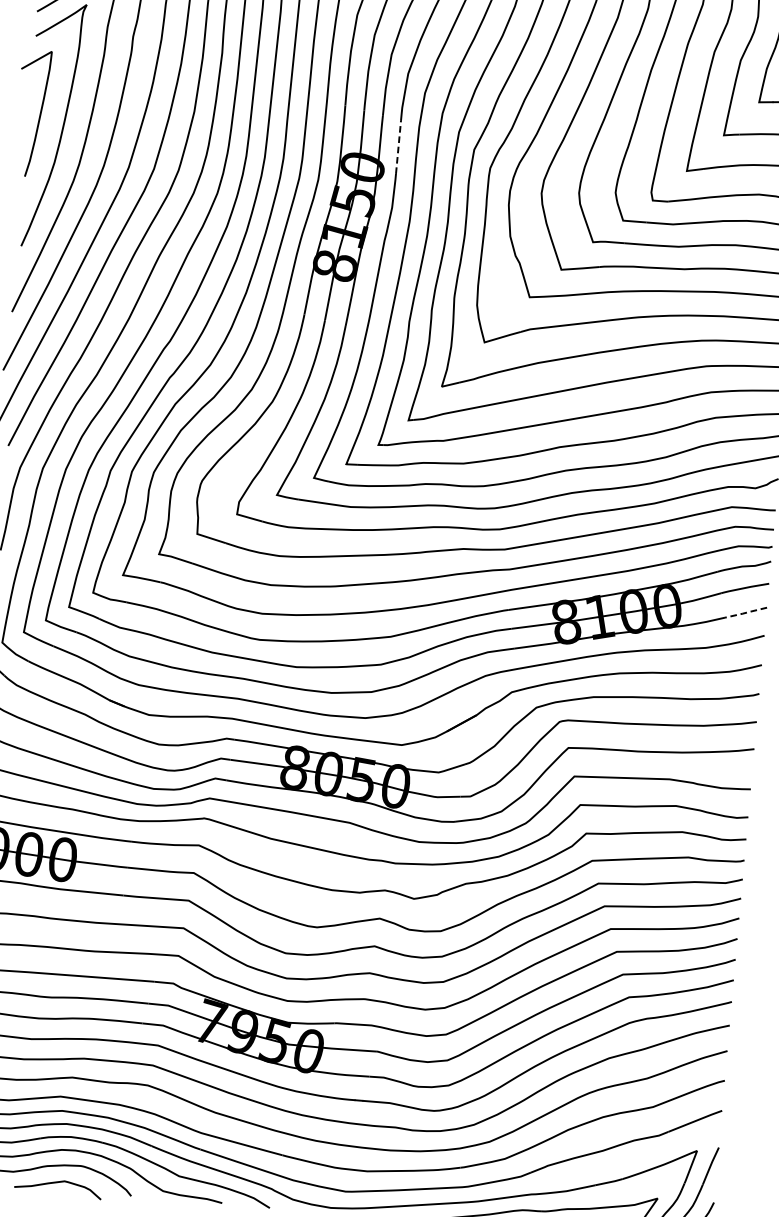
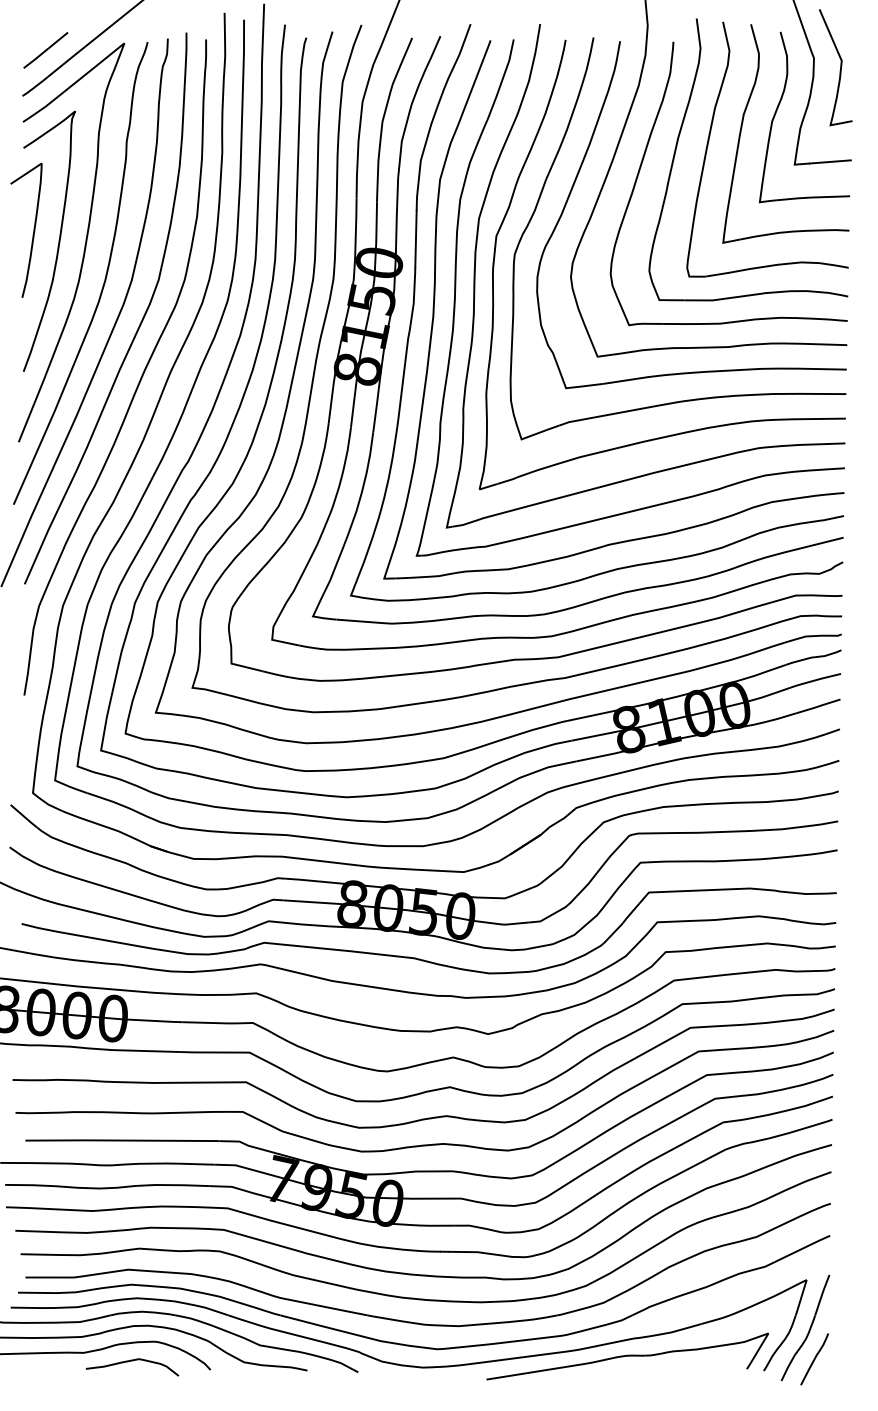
line: (398, 146) -> (415, 238), dashed -> solid
line: (745, 612) -> (818, 706), dashed -> solid

